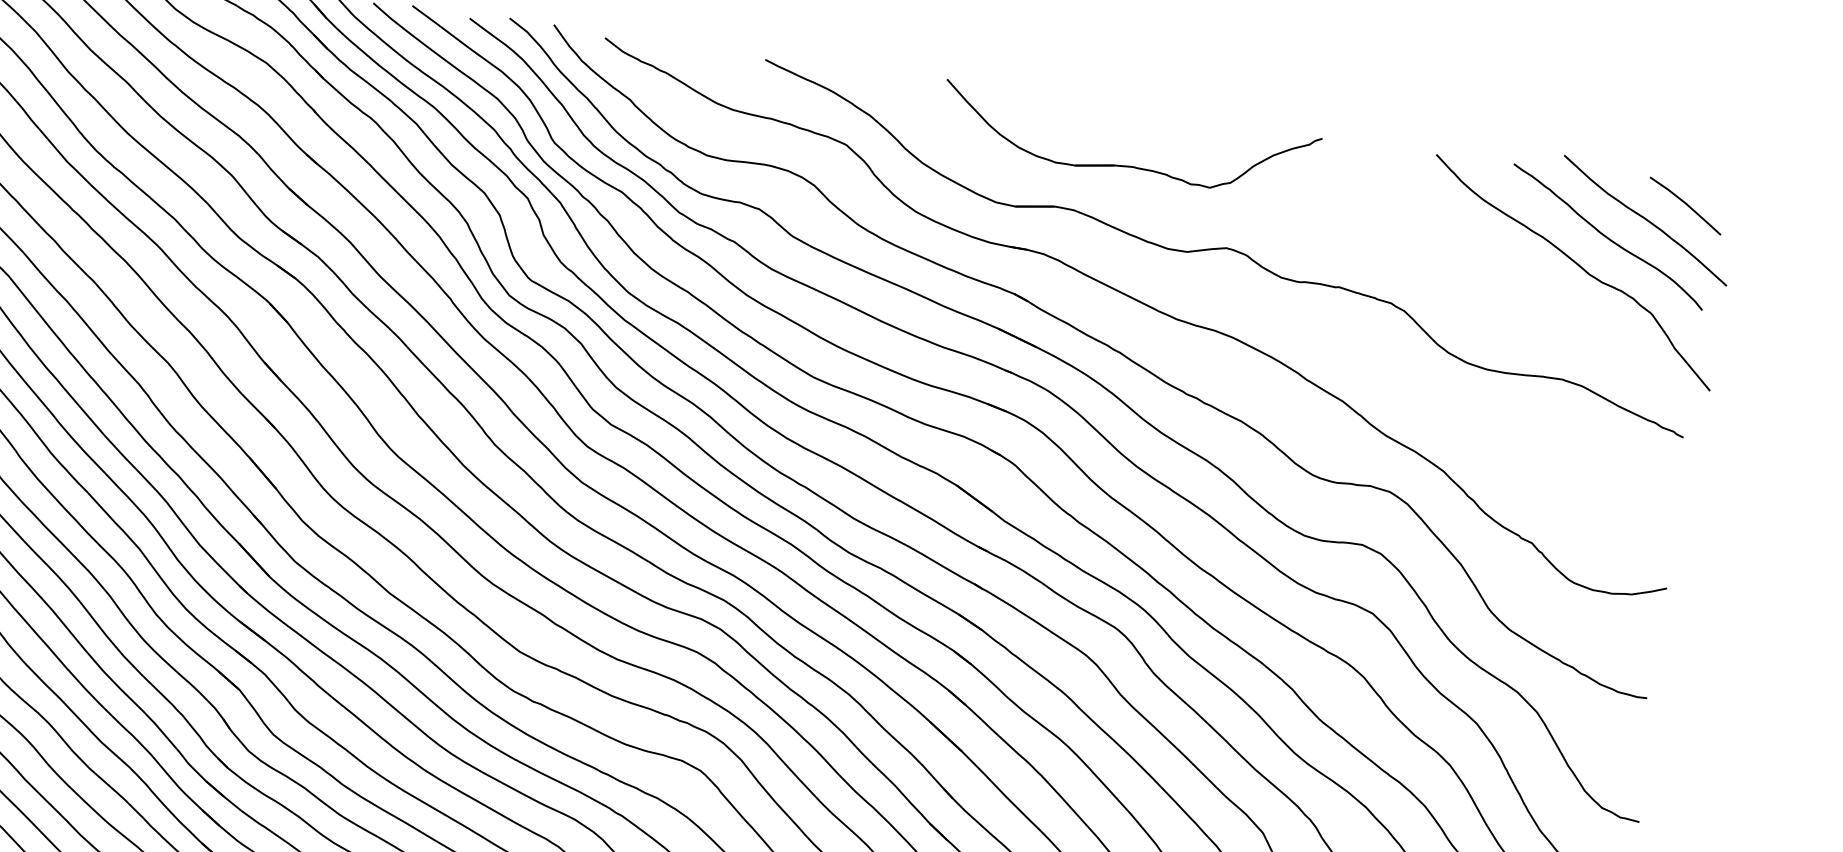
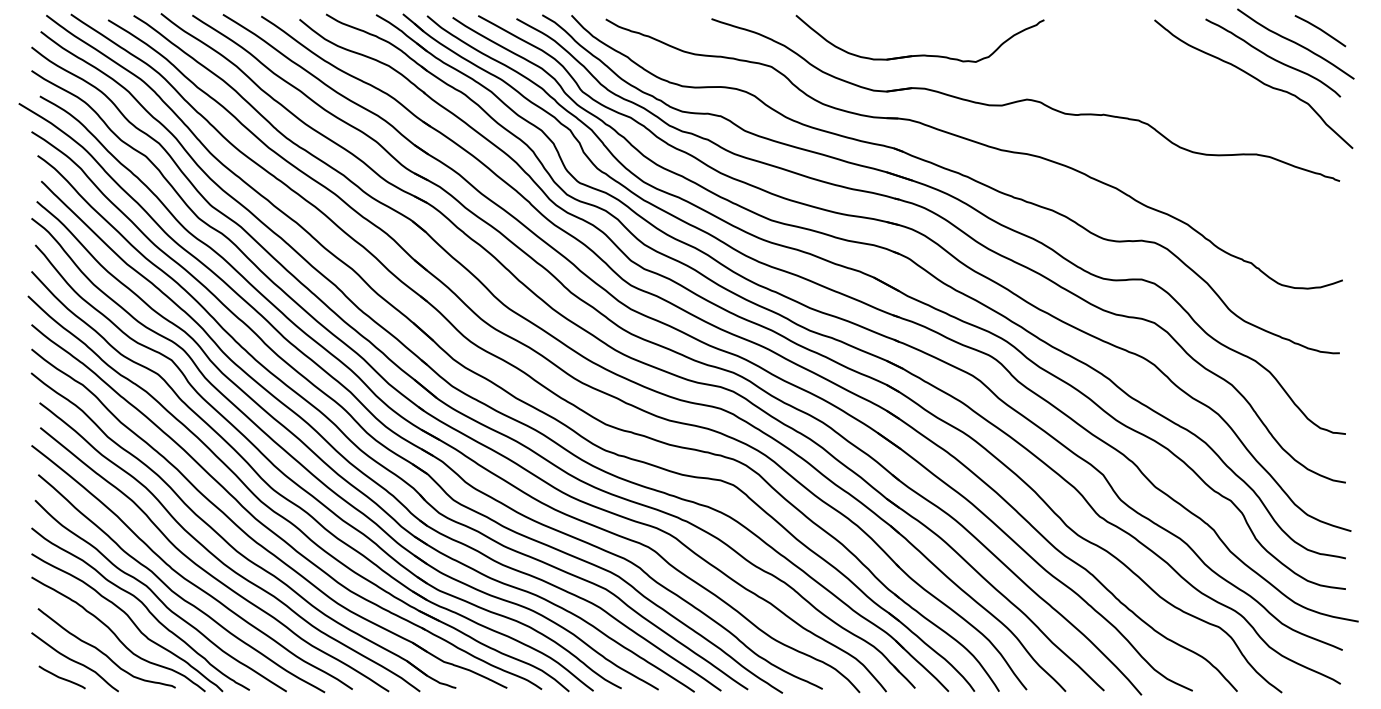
part: (1126, 164) -> (919, 54), moved

